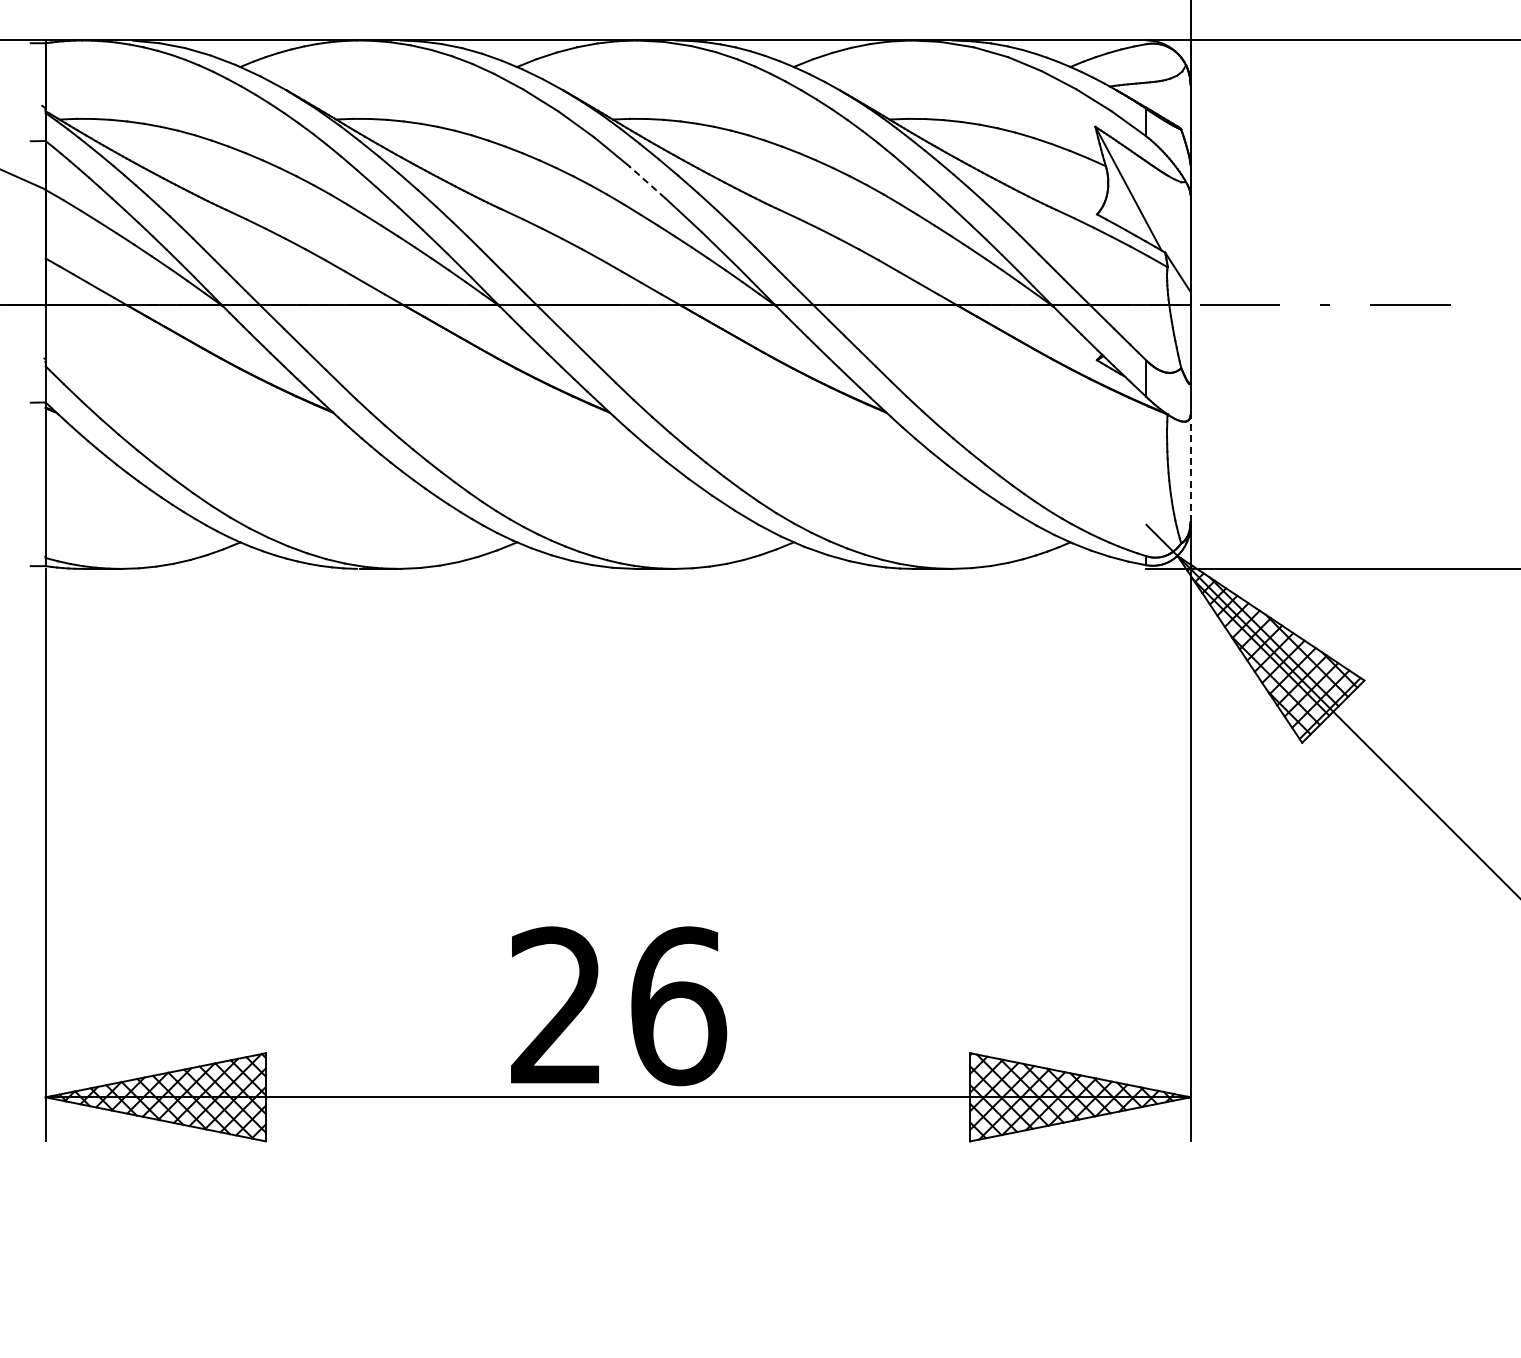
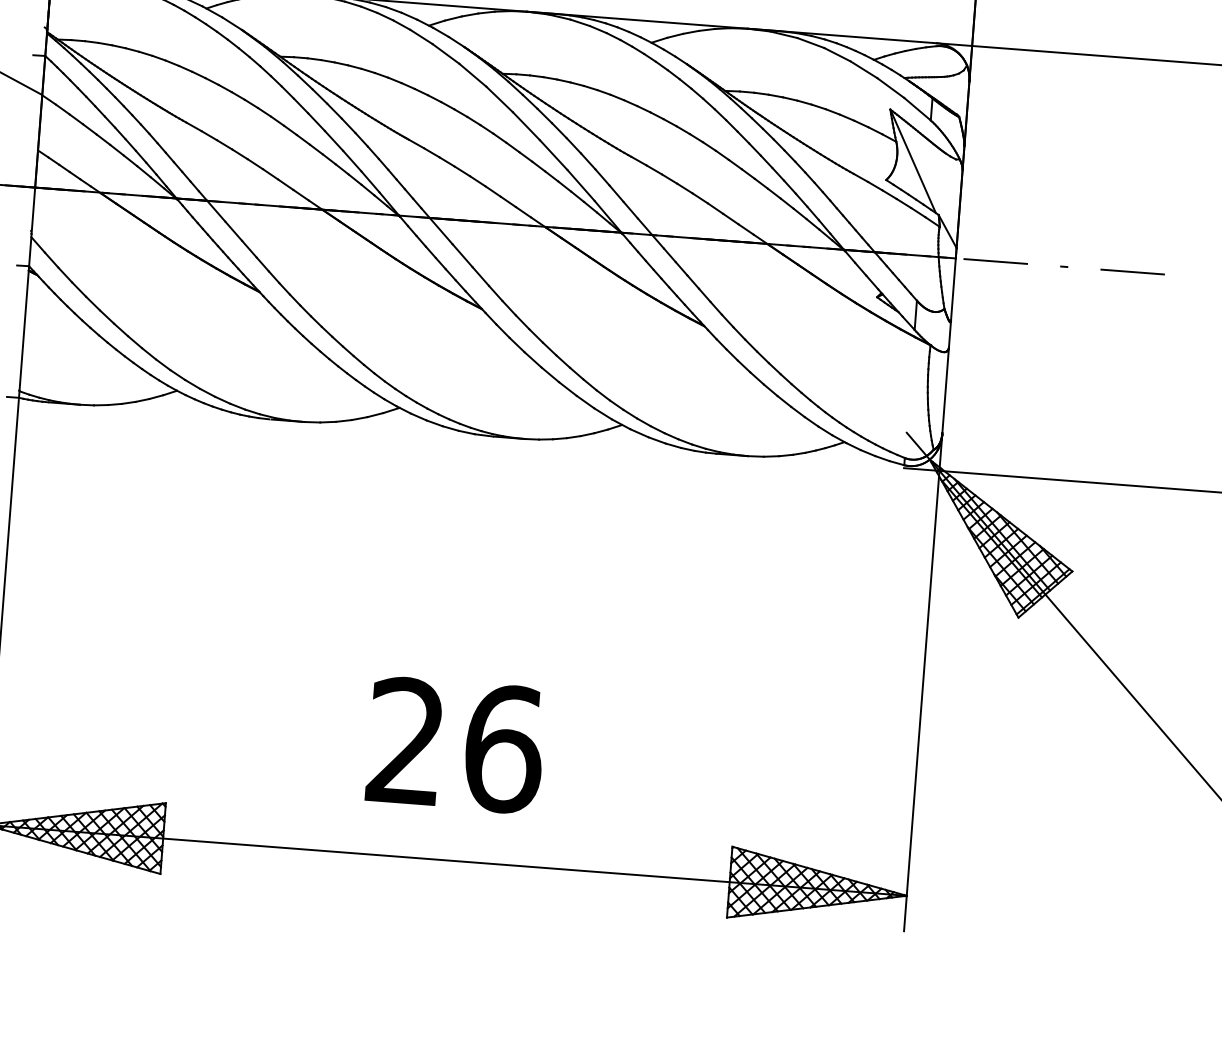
line: (646, 181) -> (525, 125), dashed -> solid
line: (1190, 468) -> (945, 390), dashed -> solid
text: (619, 1006) -> (456, 745), moved

